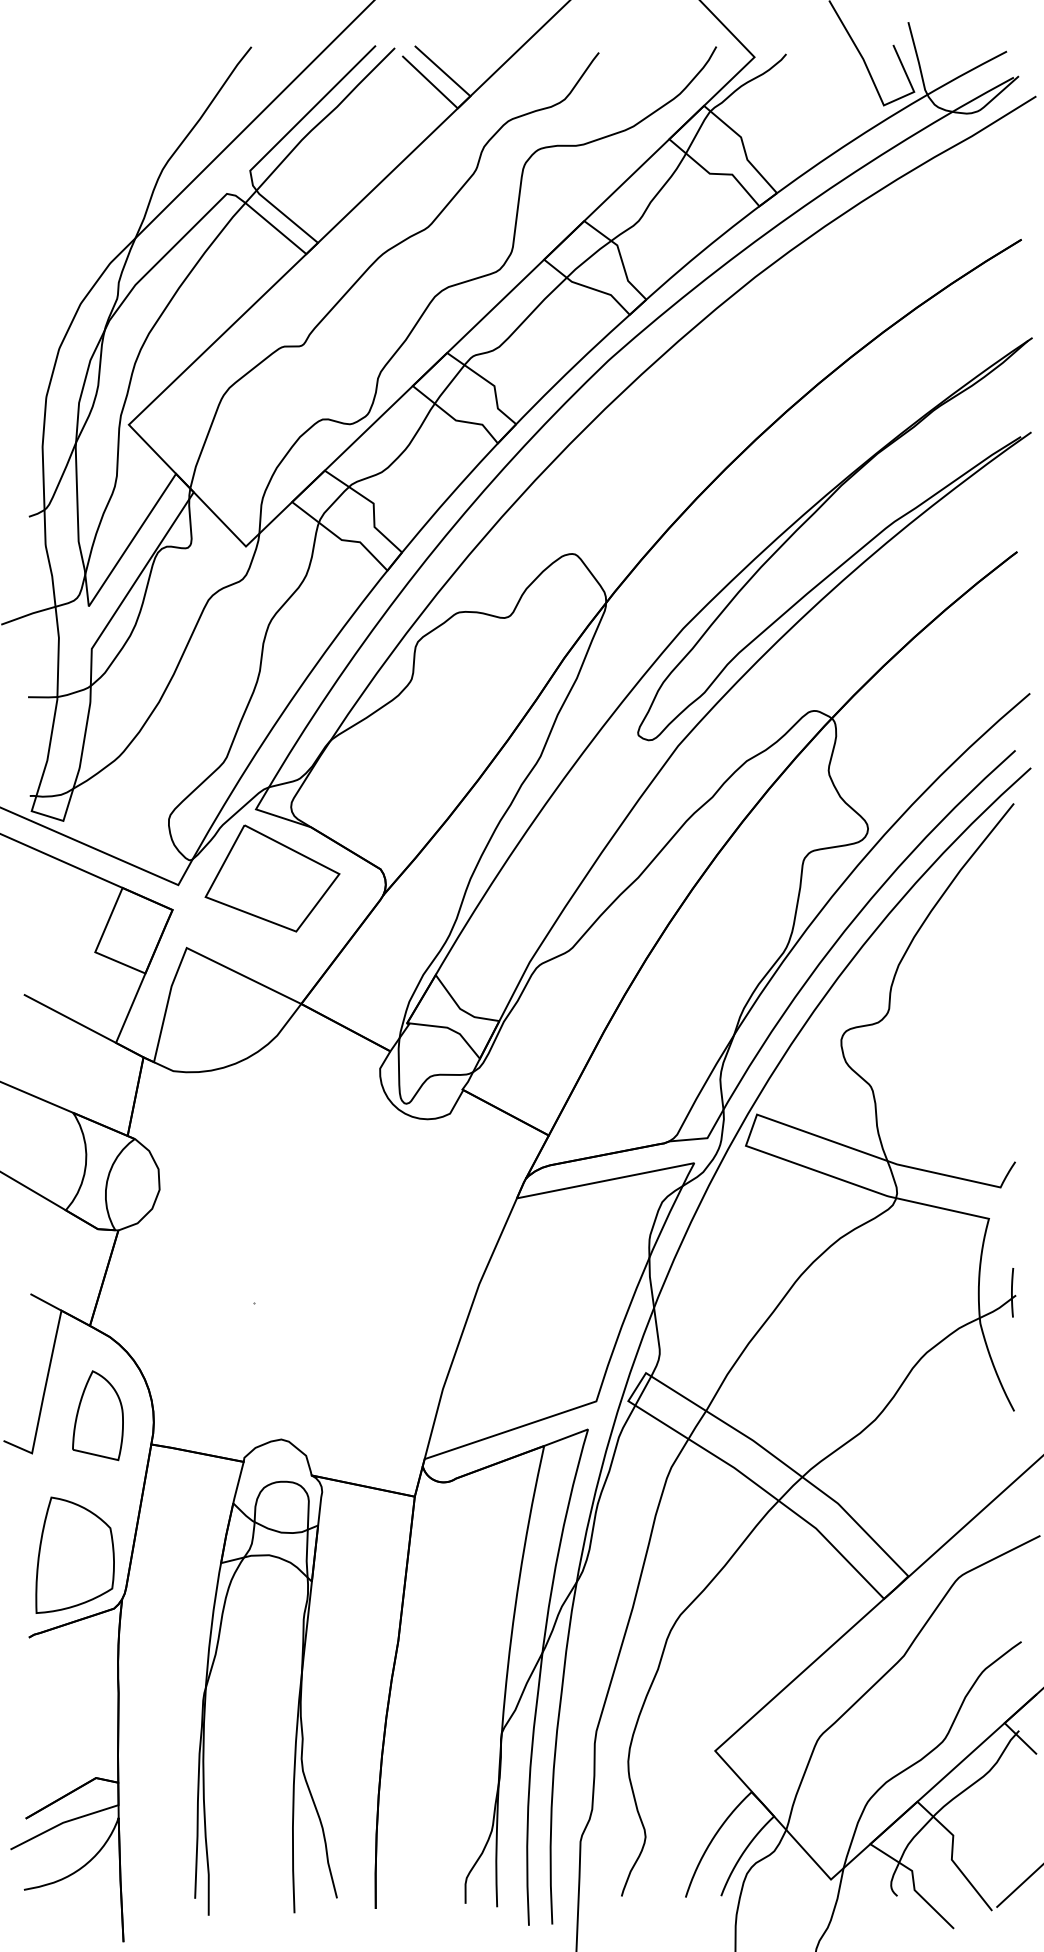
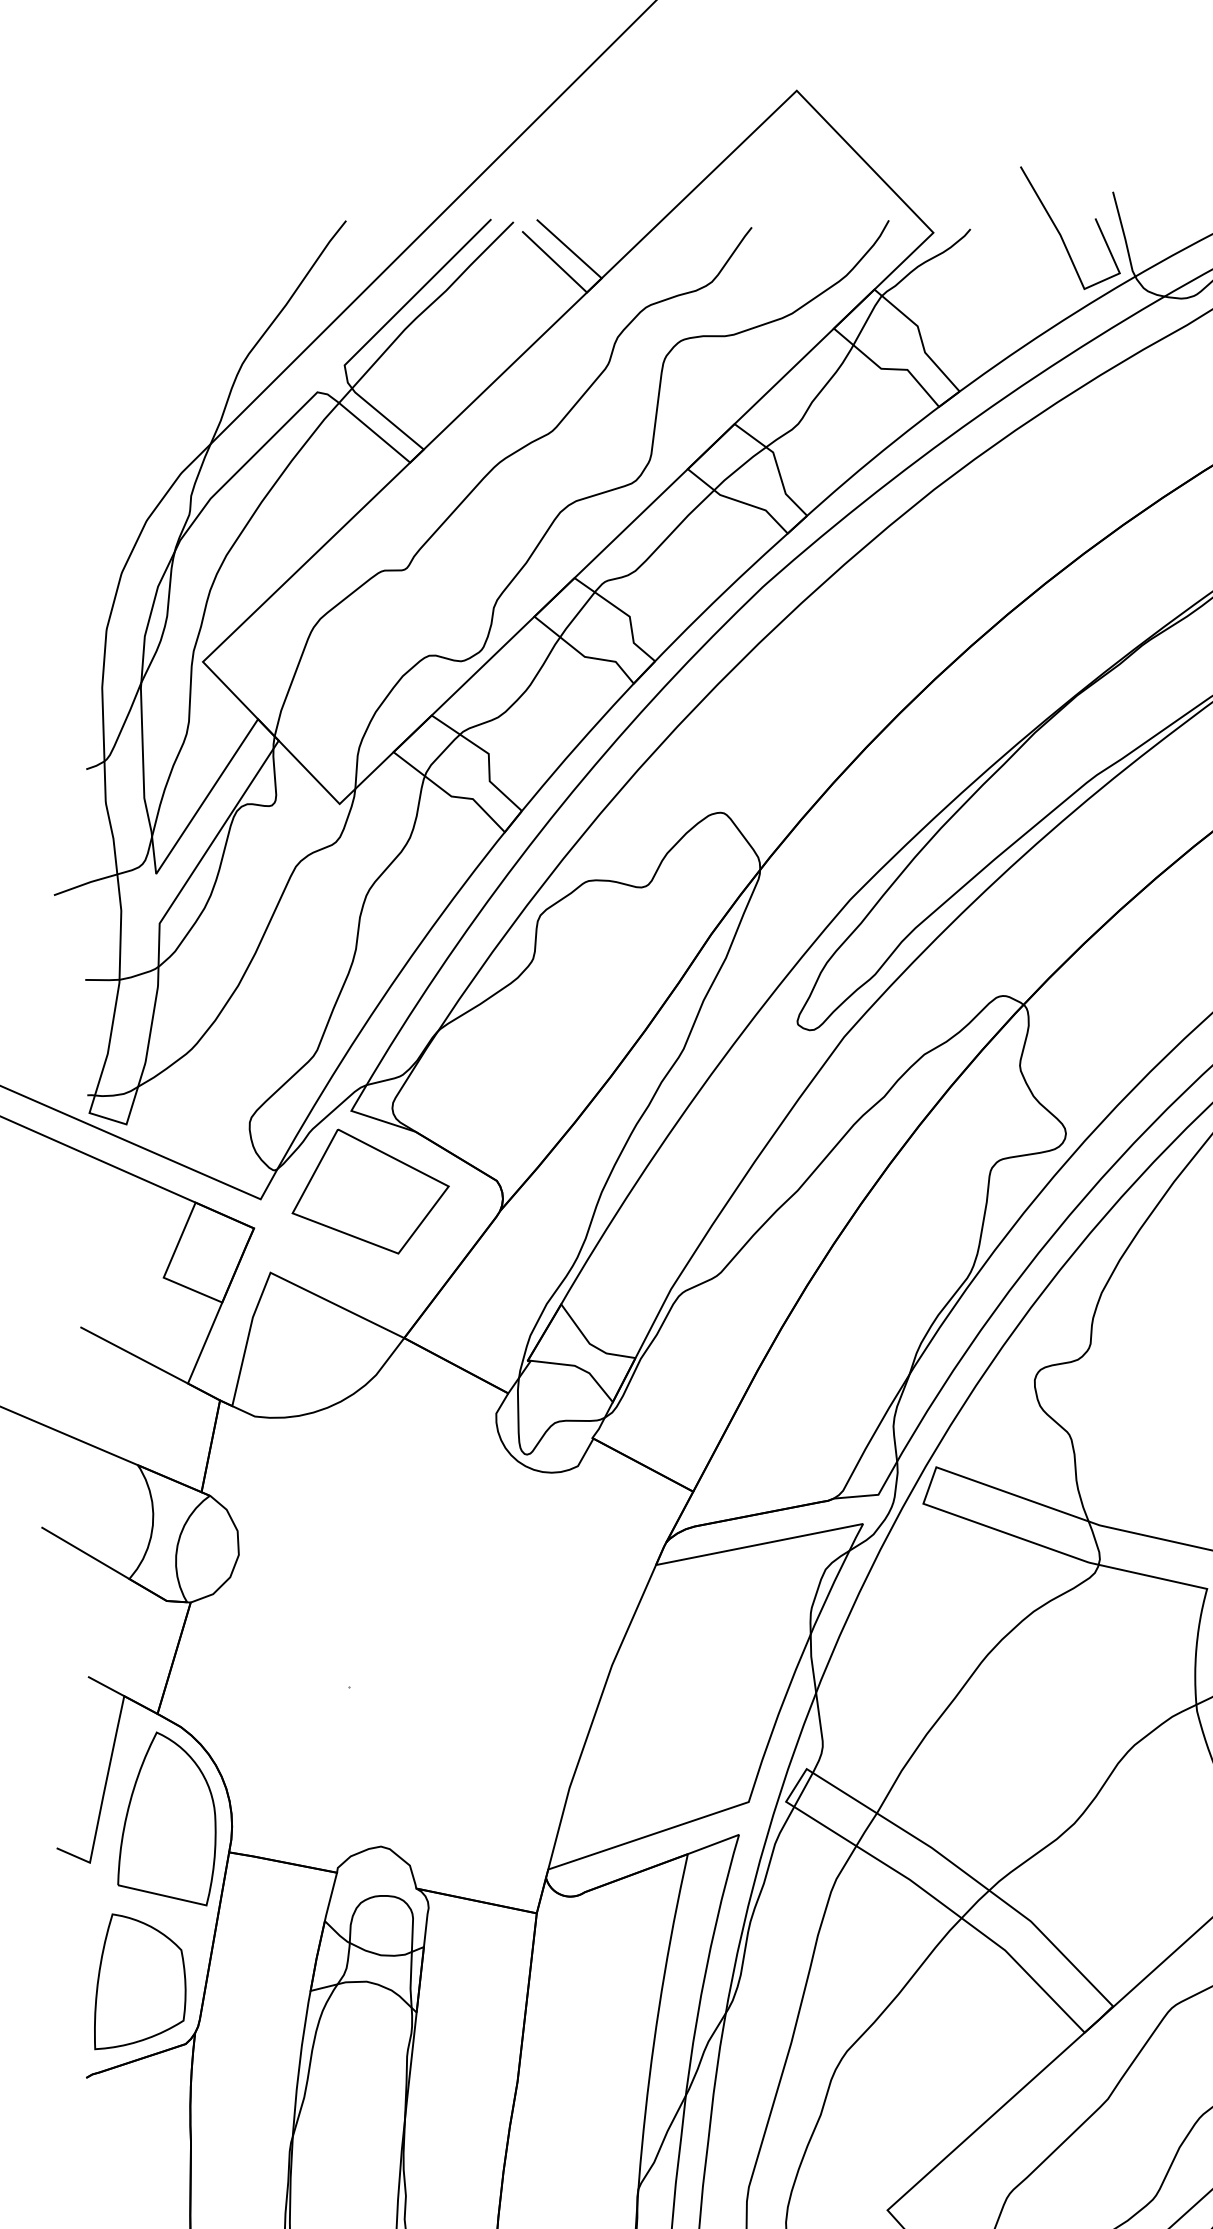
part: (97, 1415) -> (166, 1818), size x1.67

